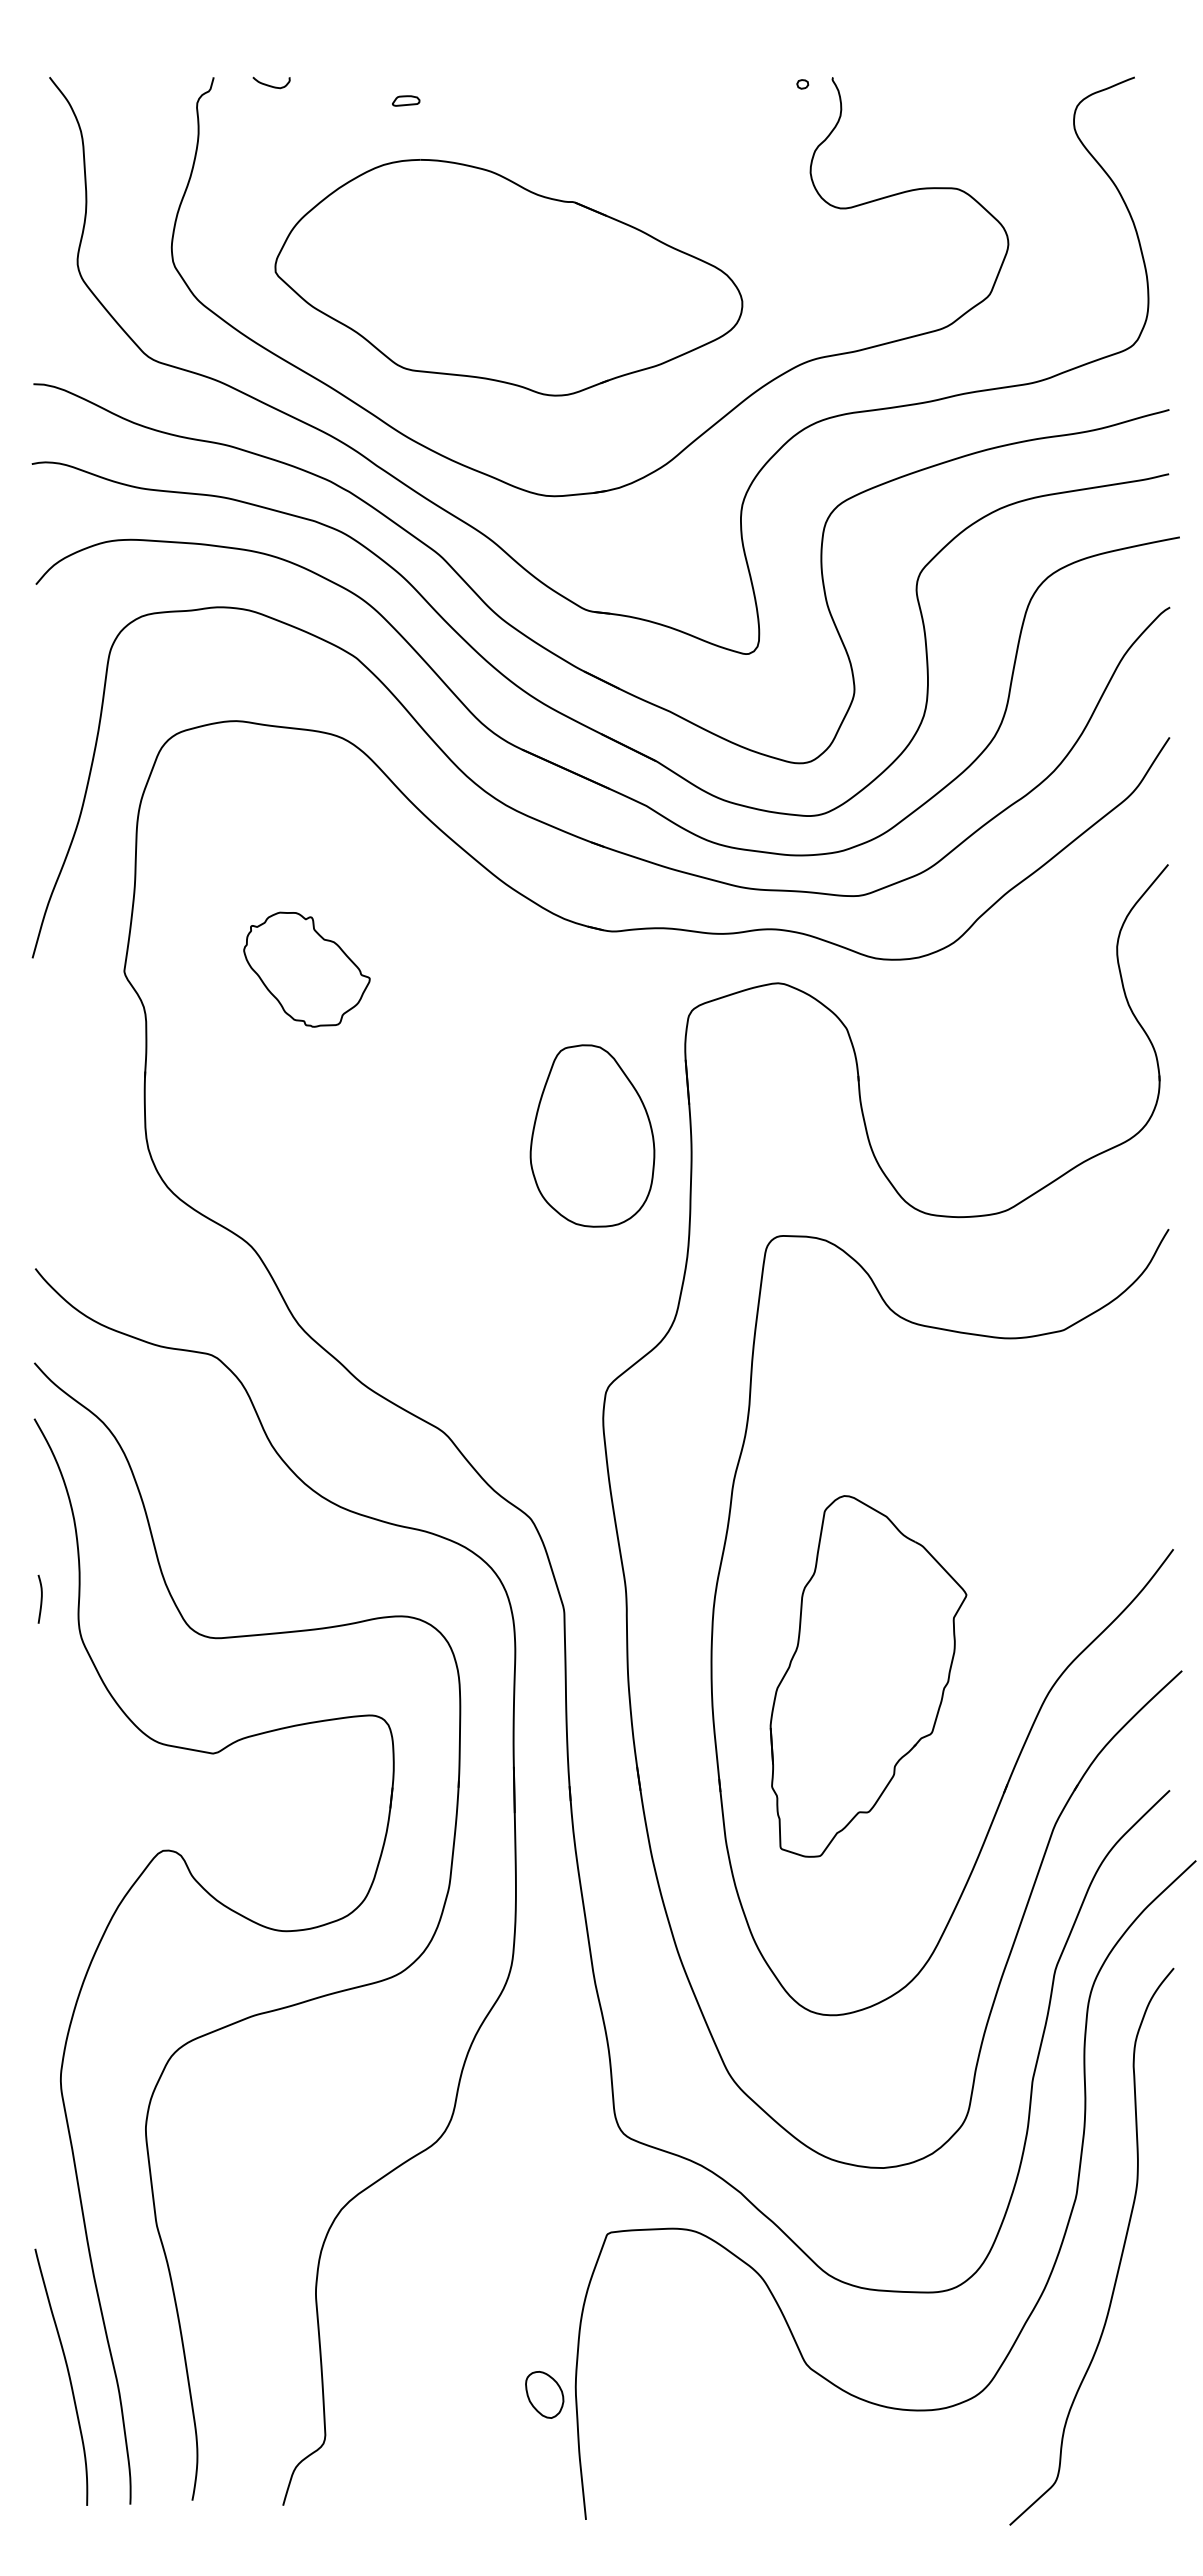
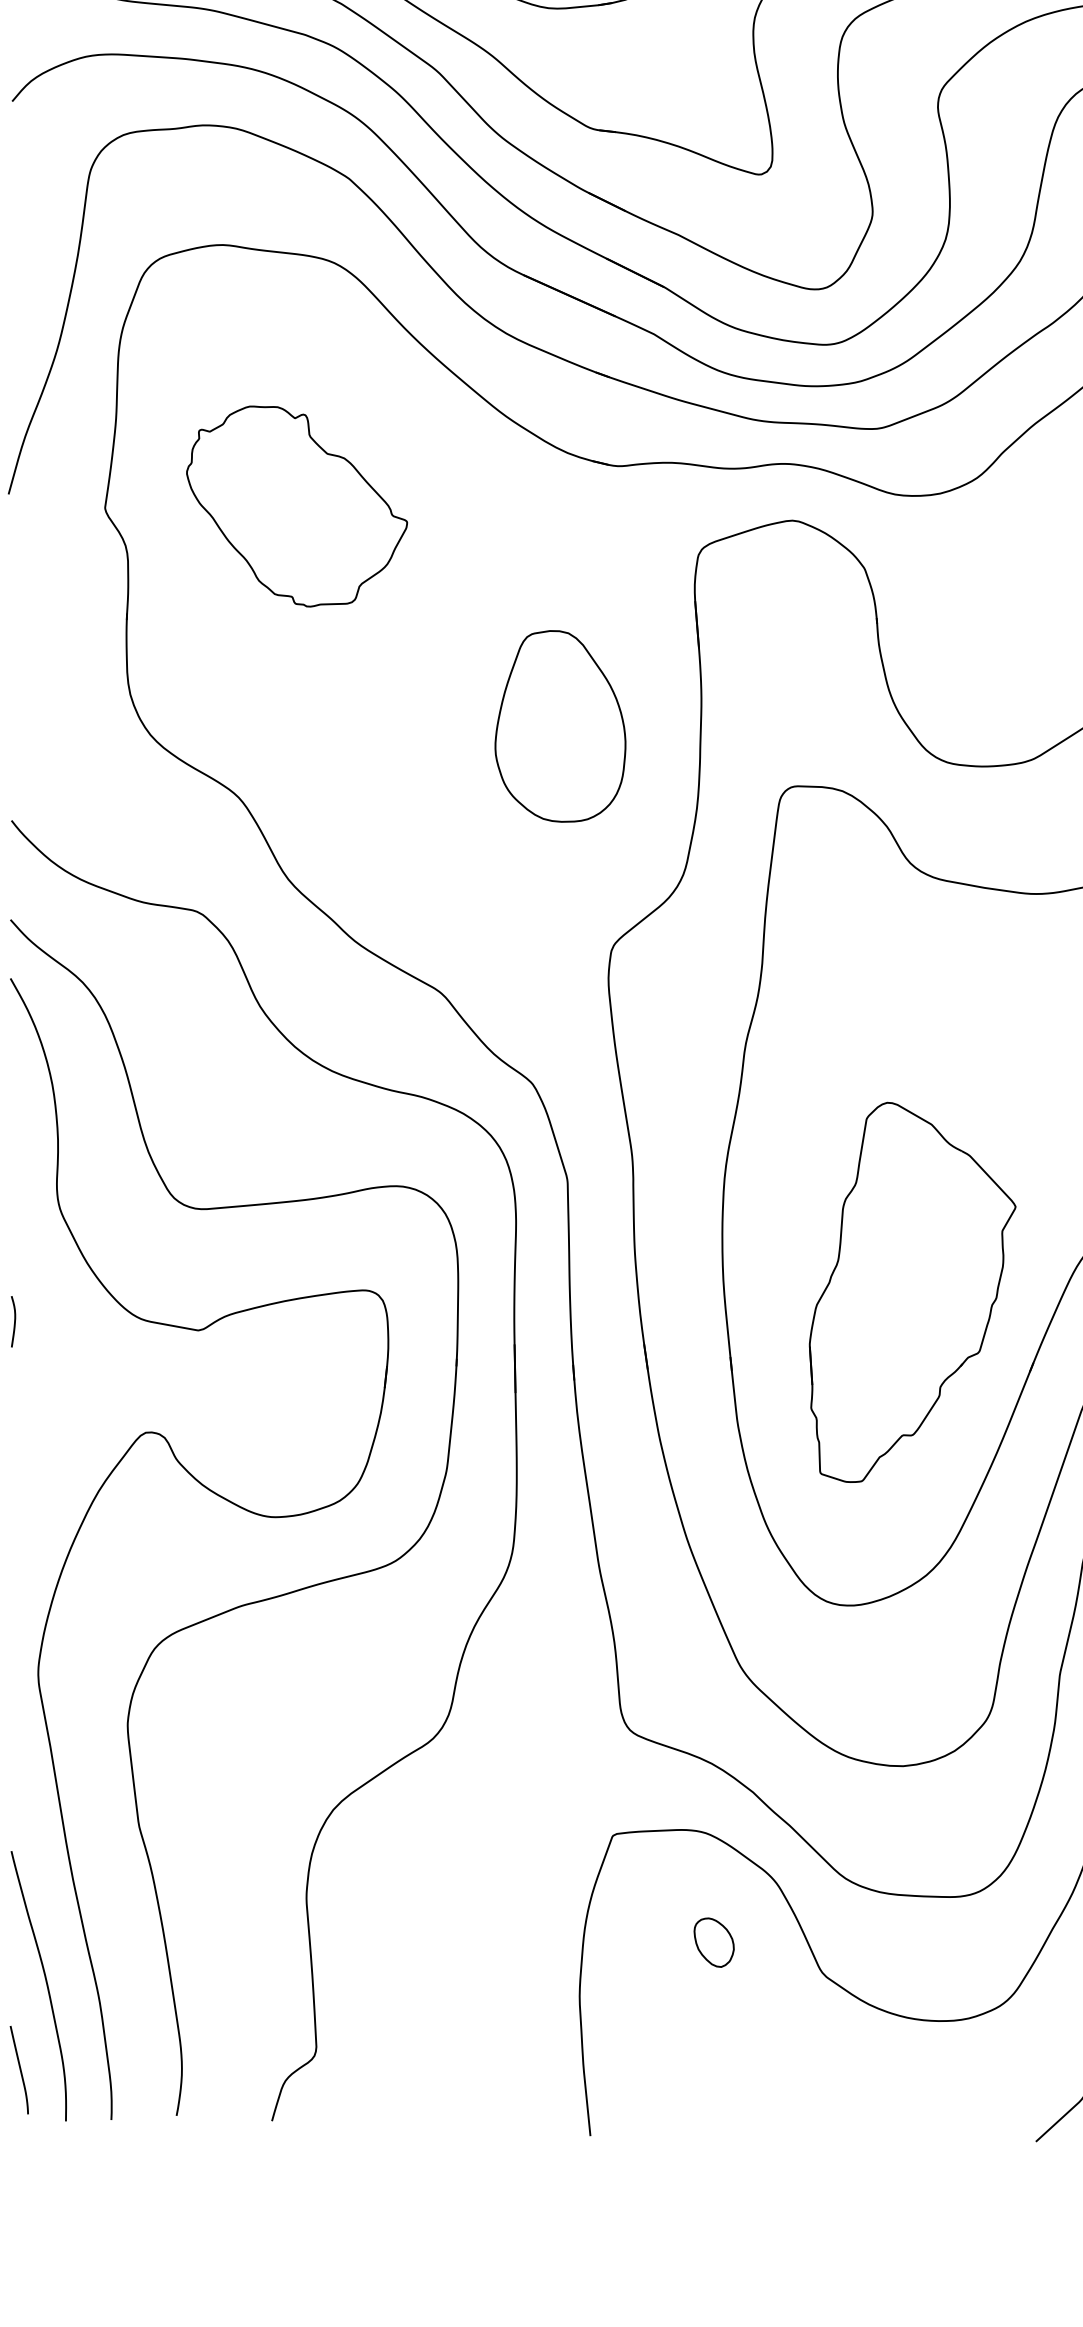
part: (306, 969) -> (296, 506), size x1.67
part: (592, 1135) -> (560, 725), moved
curve: (40, 1598) -> (13, 1320), moved
part: (868, 1676) -> (912, 1292), moved
part: (544, 2394) -> (713, 1942), moved
curve: (43, 2457) -> (20, 2070), added

